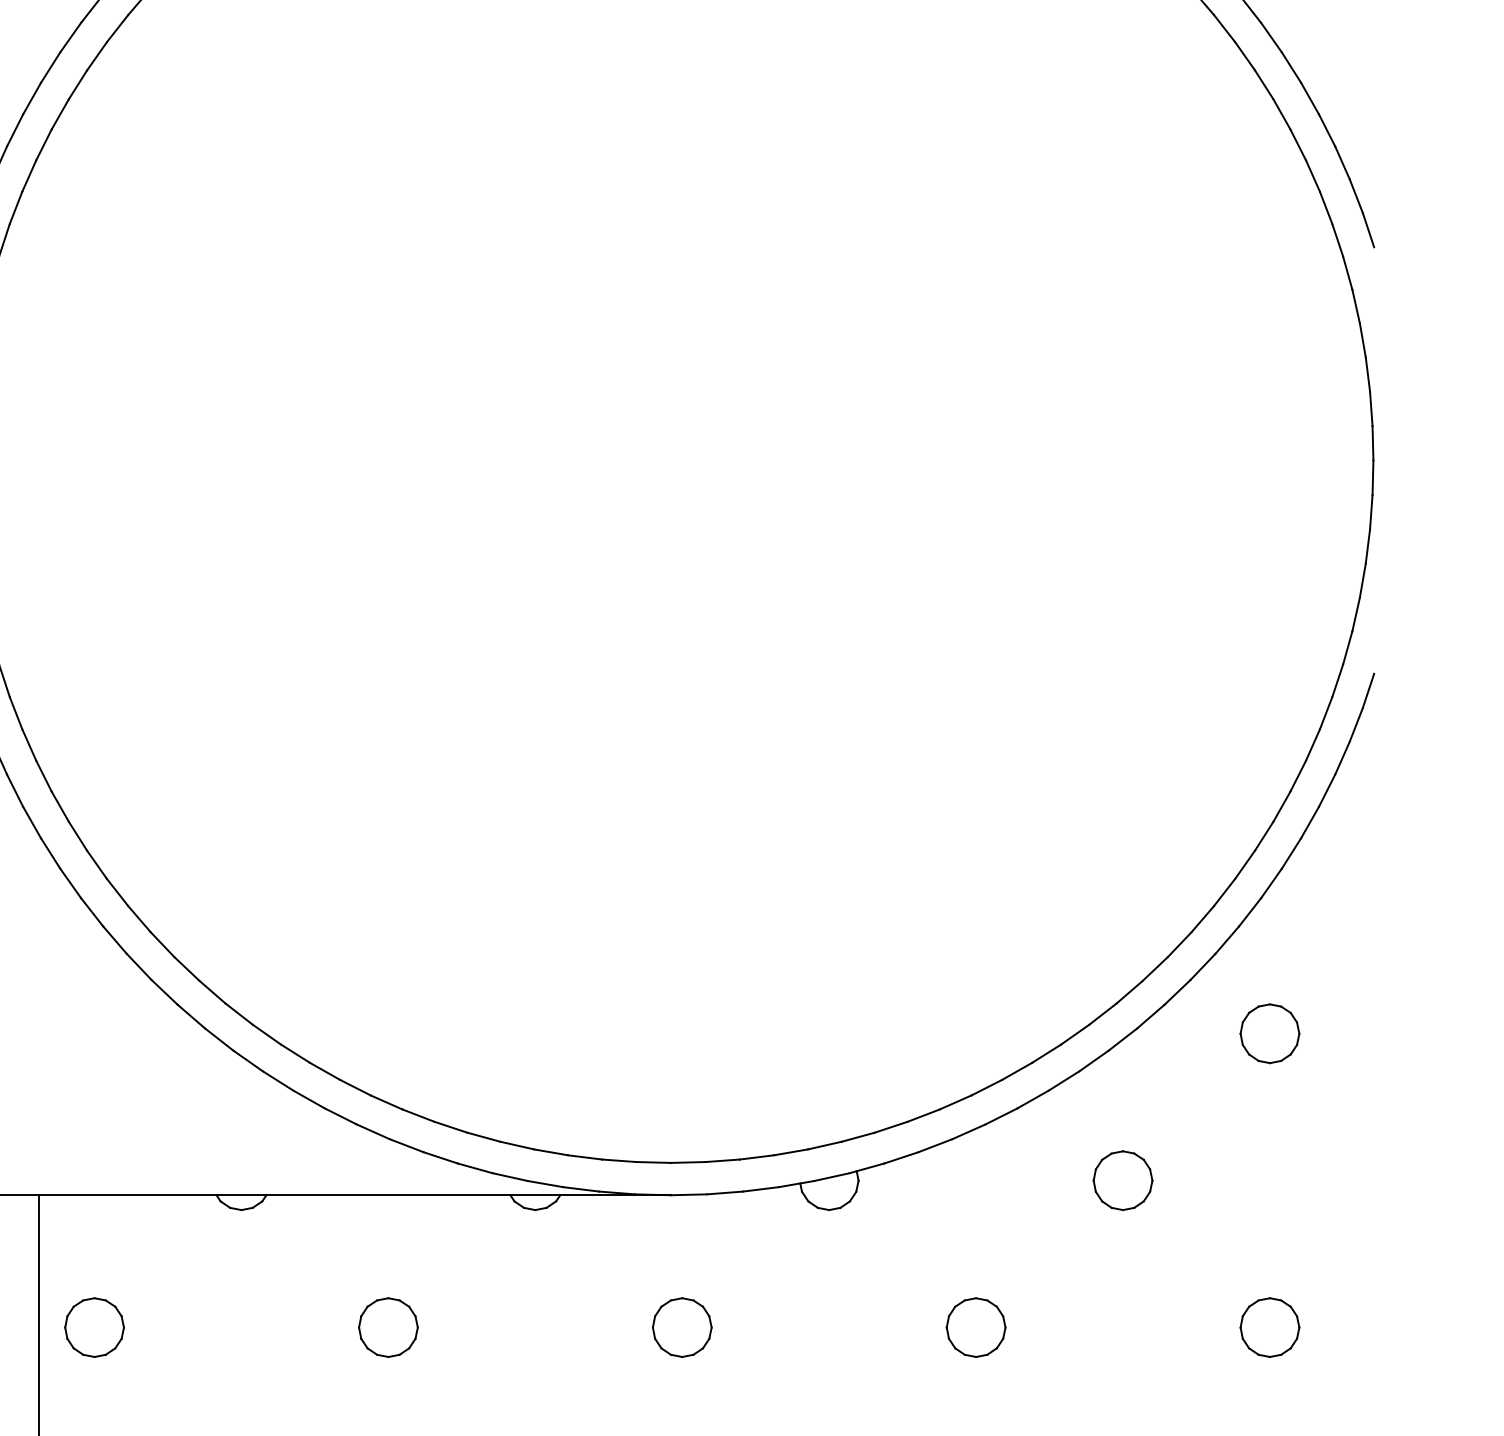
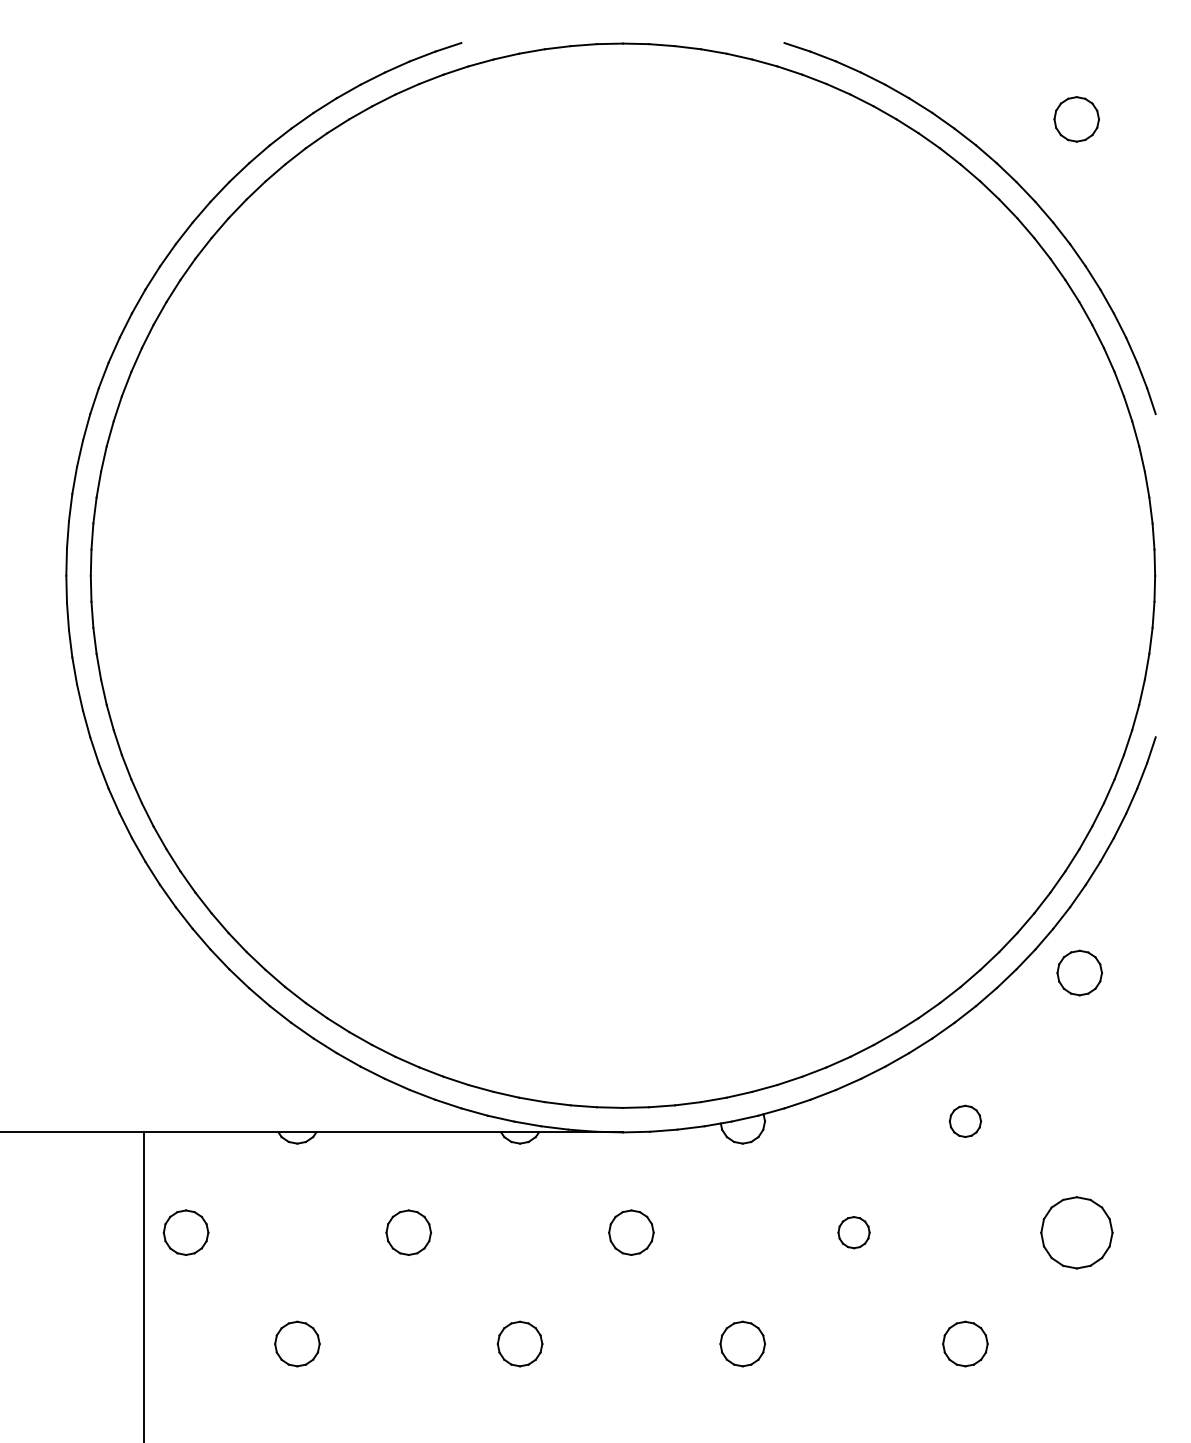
part: (1269, 1033) -> (1079, 972), moved
part: (1123, 1180) -> (965, 1121), size x0.7
part: (975, 1327) -> (853, 1232), size x0.7
part: (1269, 1327) -> (1076, 1232), size x1.6

